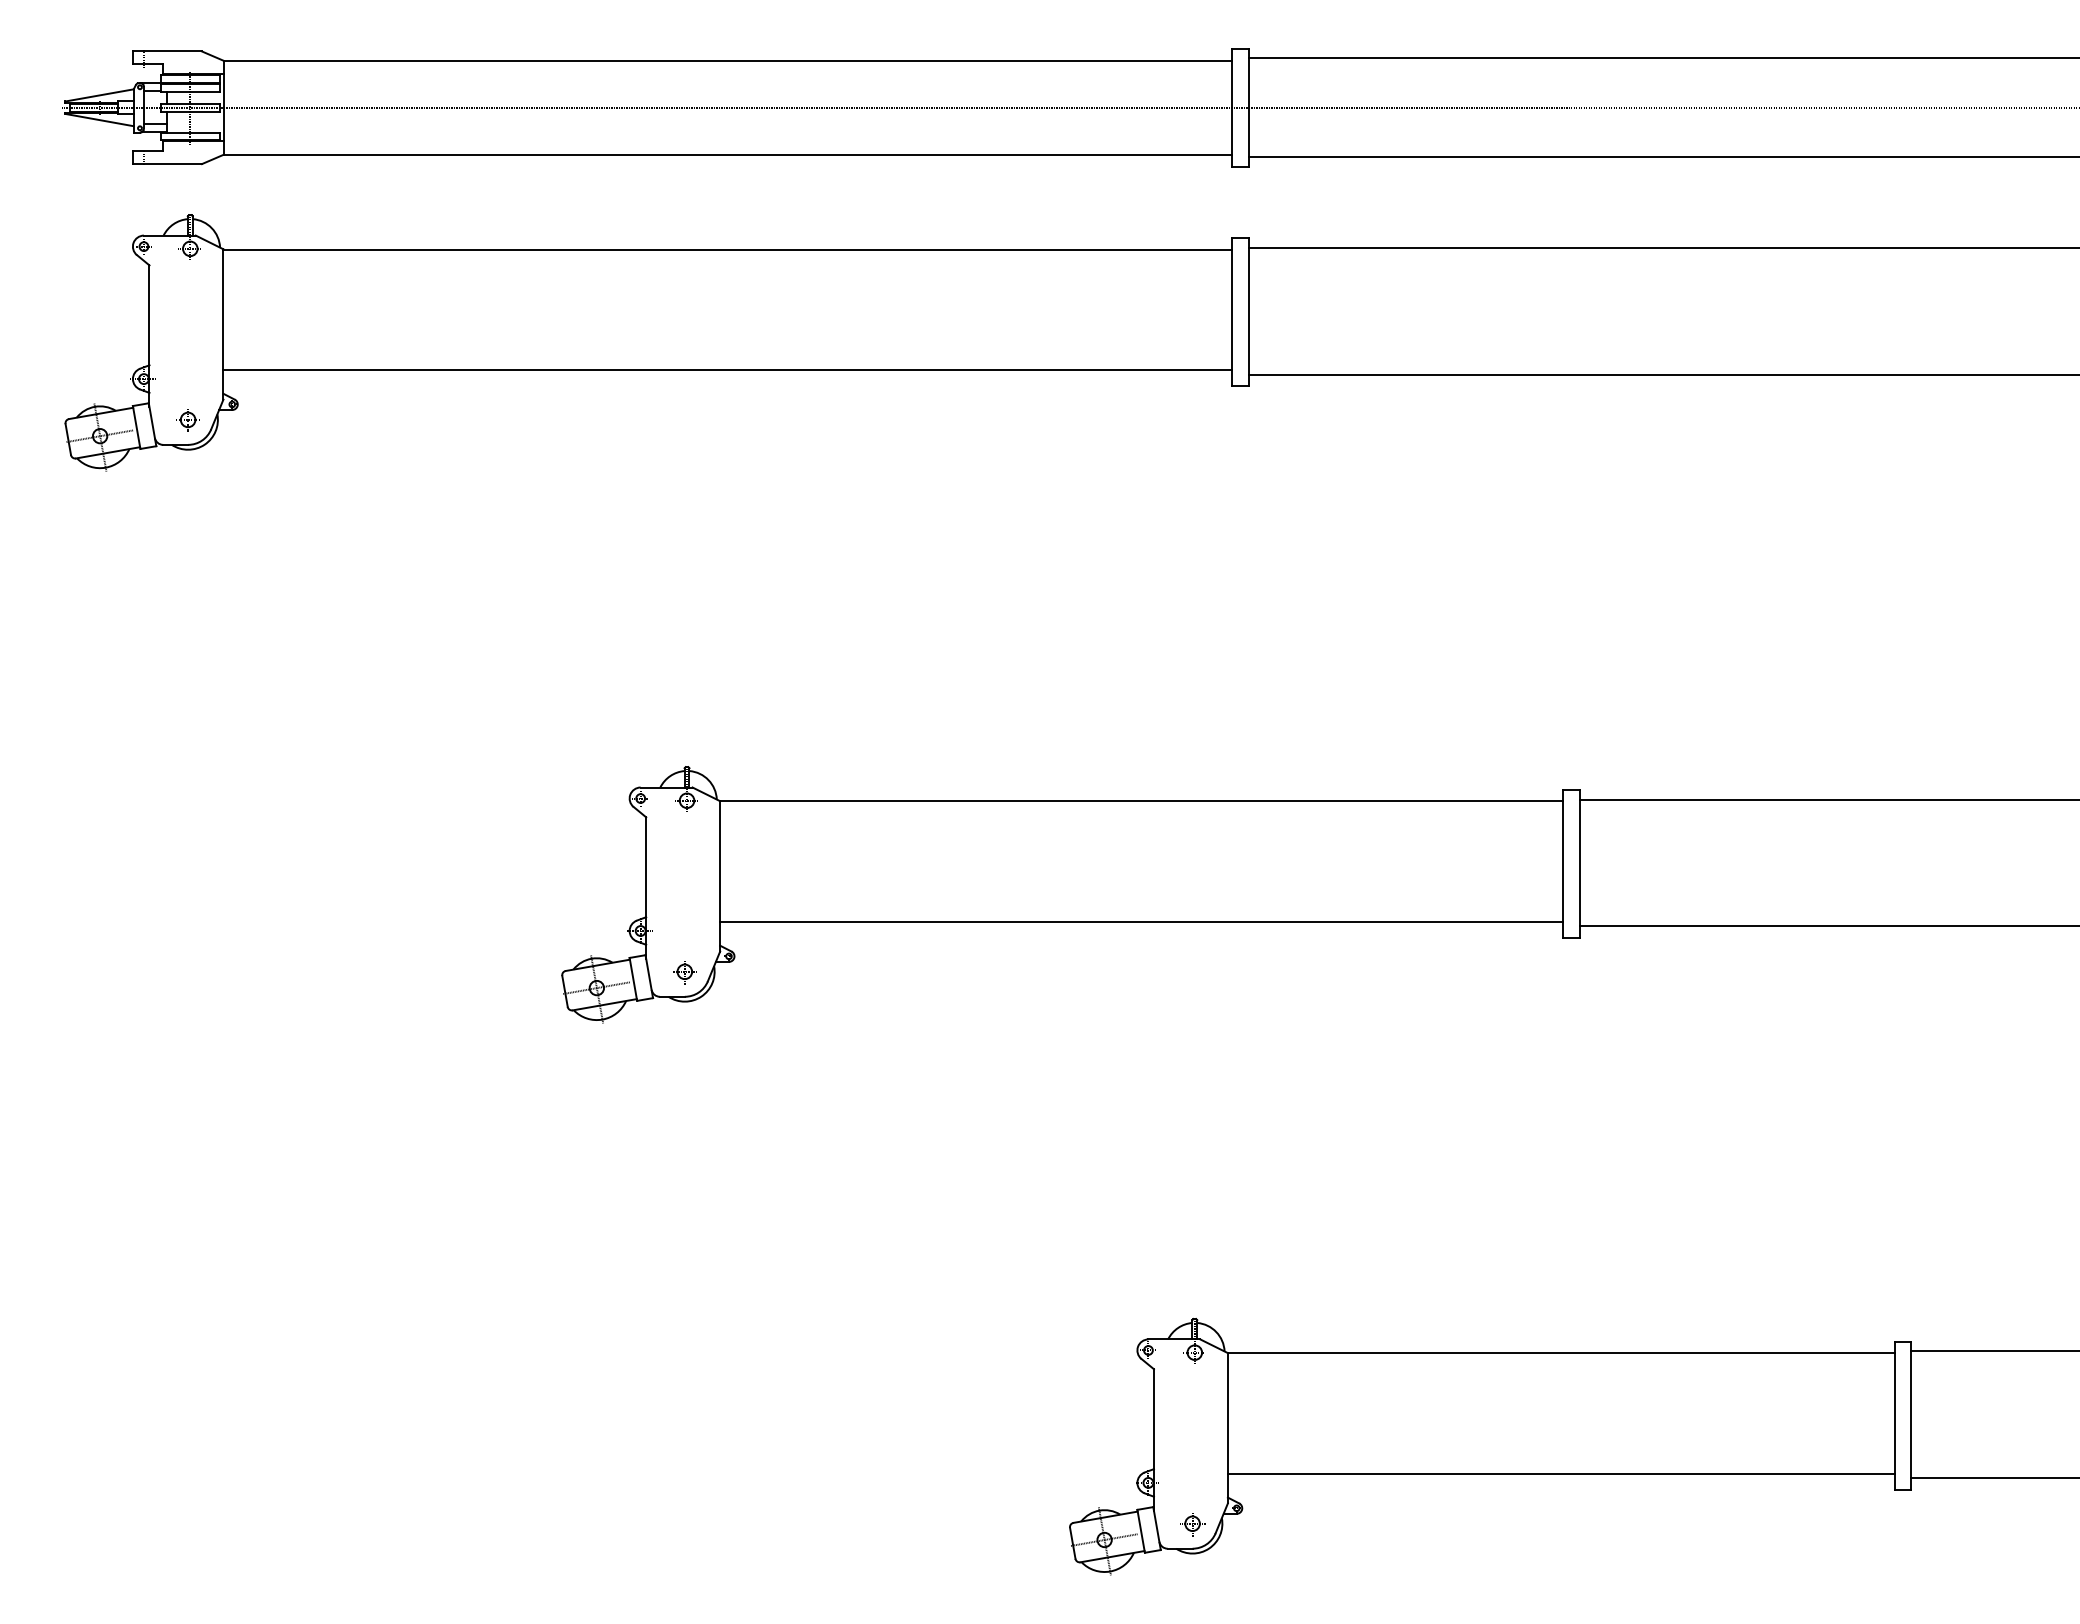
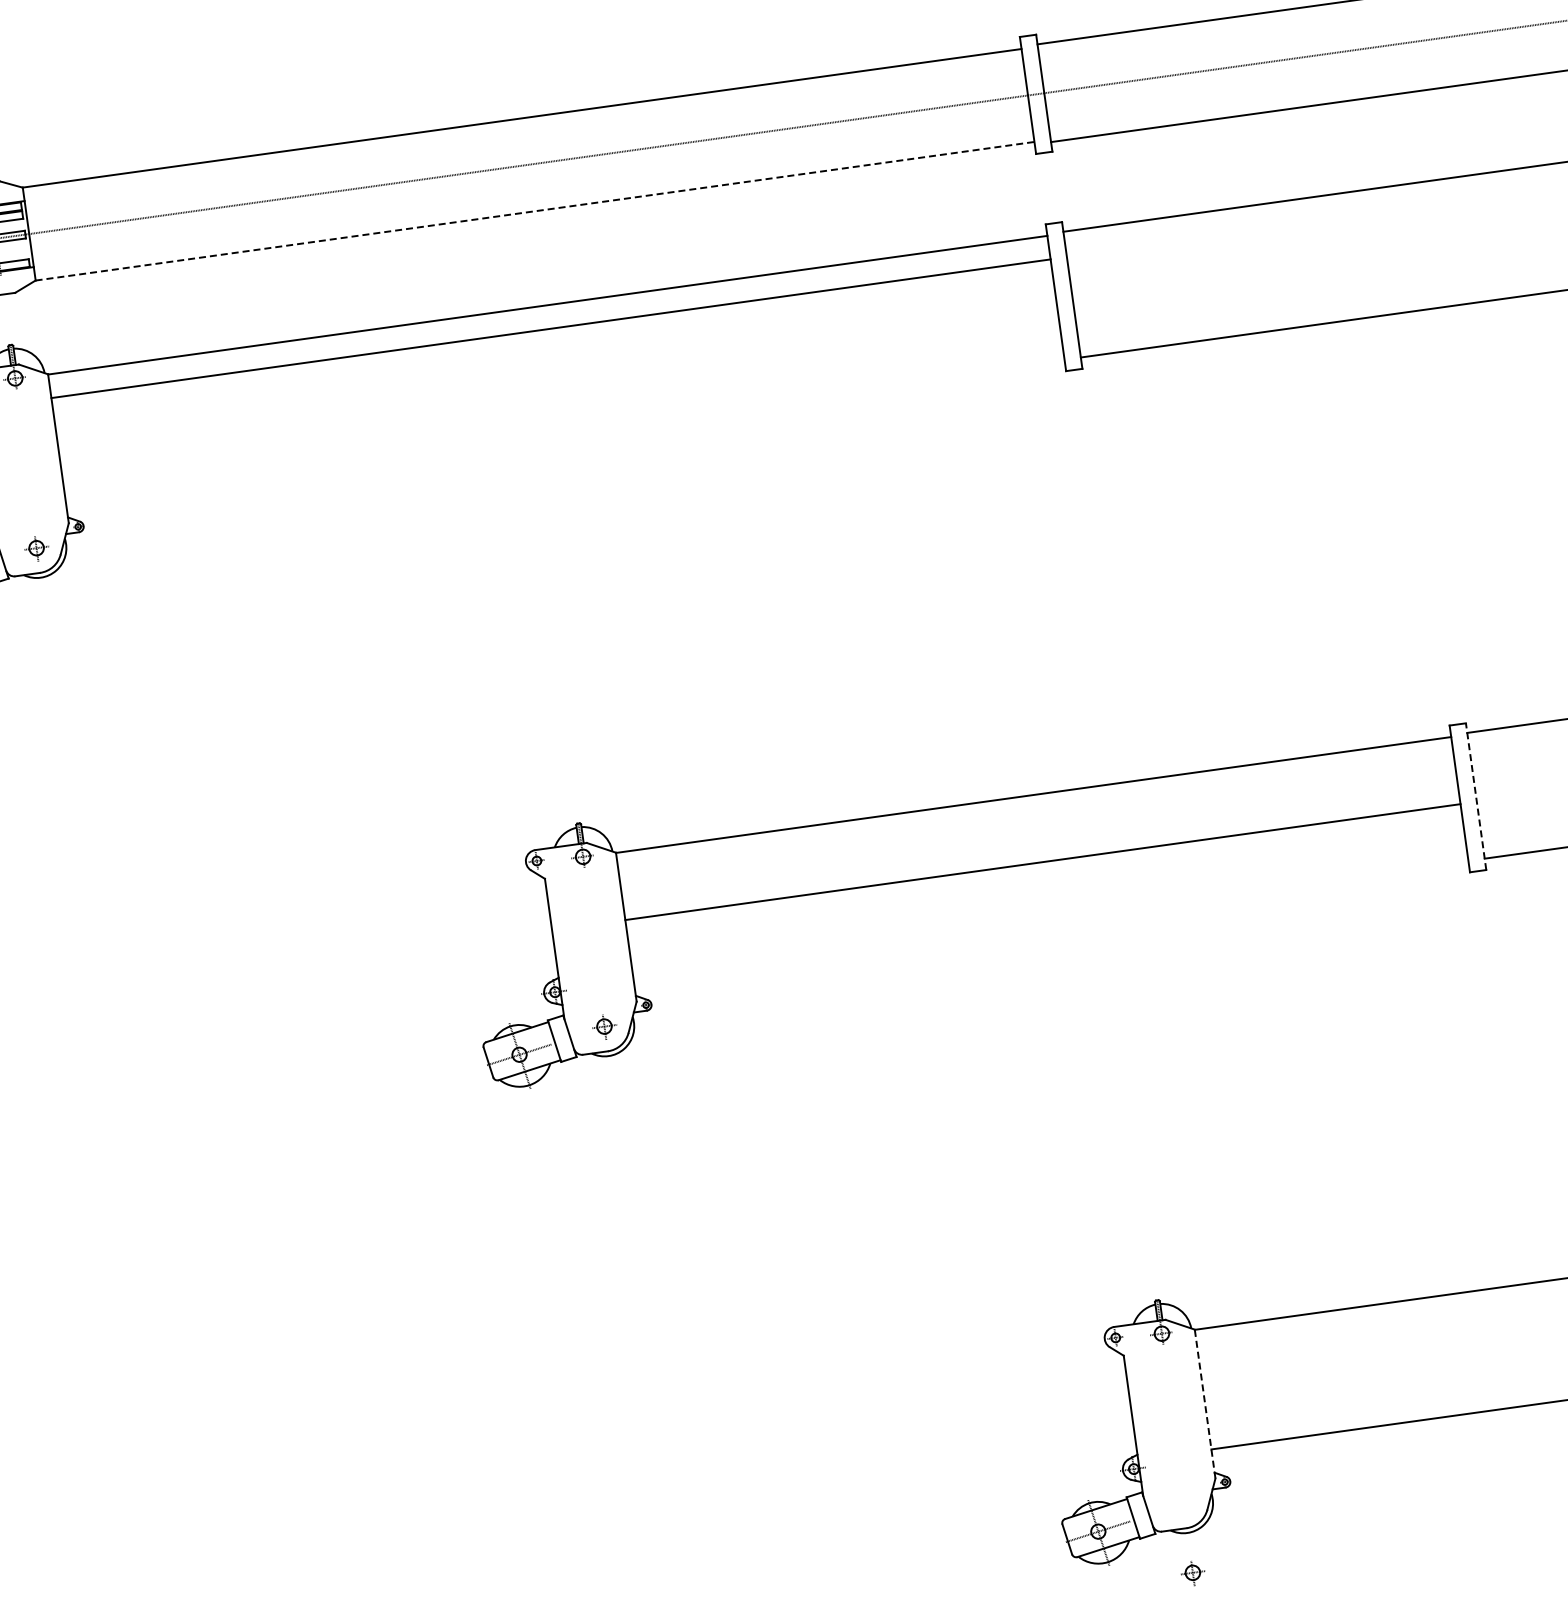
line: (728, 154) -> (535, 211), solid -> dashed
line: (727, 370) -> (550, 329), moved
line: (1579, 863) -> (1475, 796), solid -> dashed
line: (1141, 922) -> (1042, 862), moved
line: (1227, 1427) -> (1204, 1403), solid -> dashed
part: (1192, 1524) -> (1192, 1573), moved

